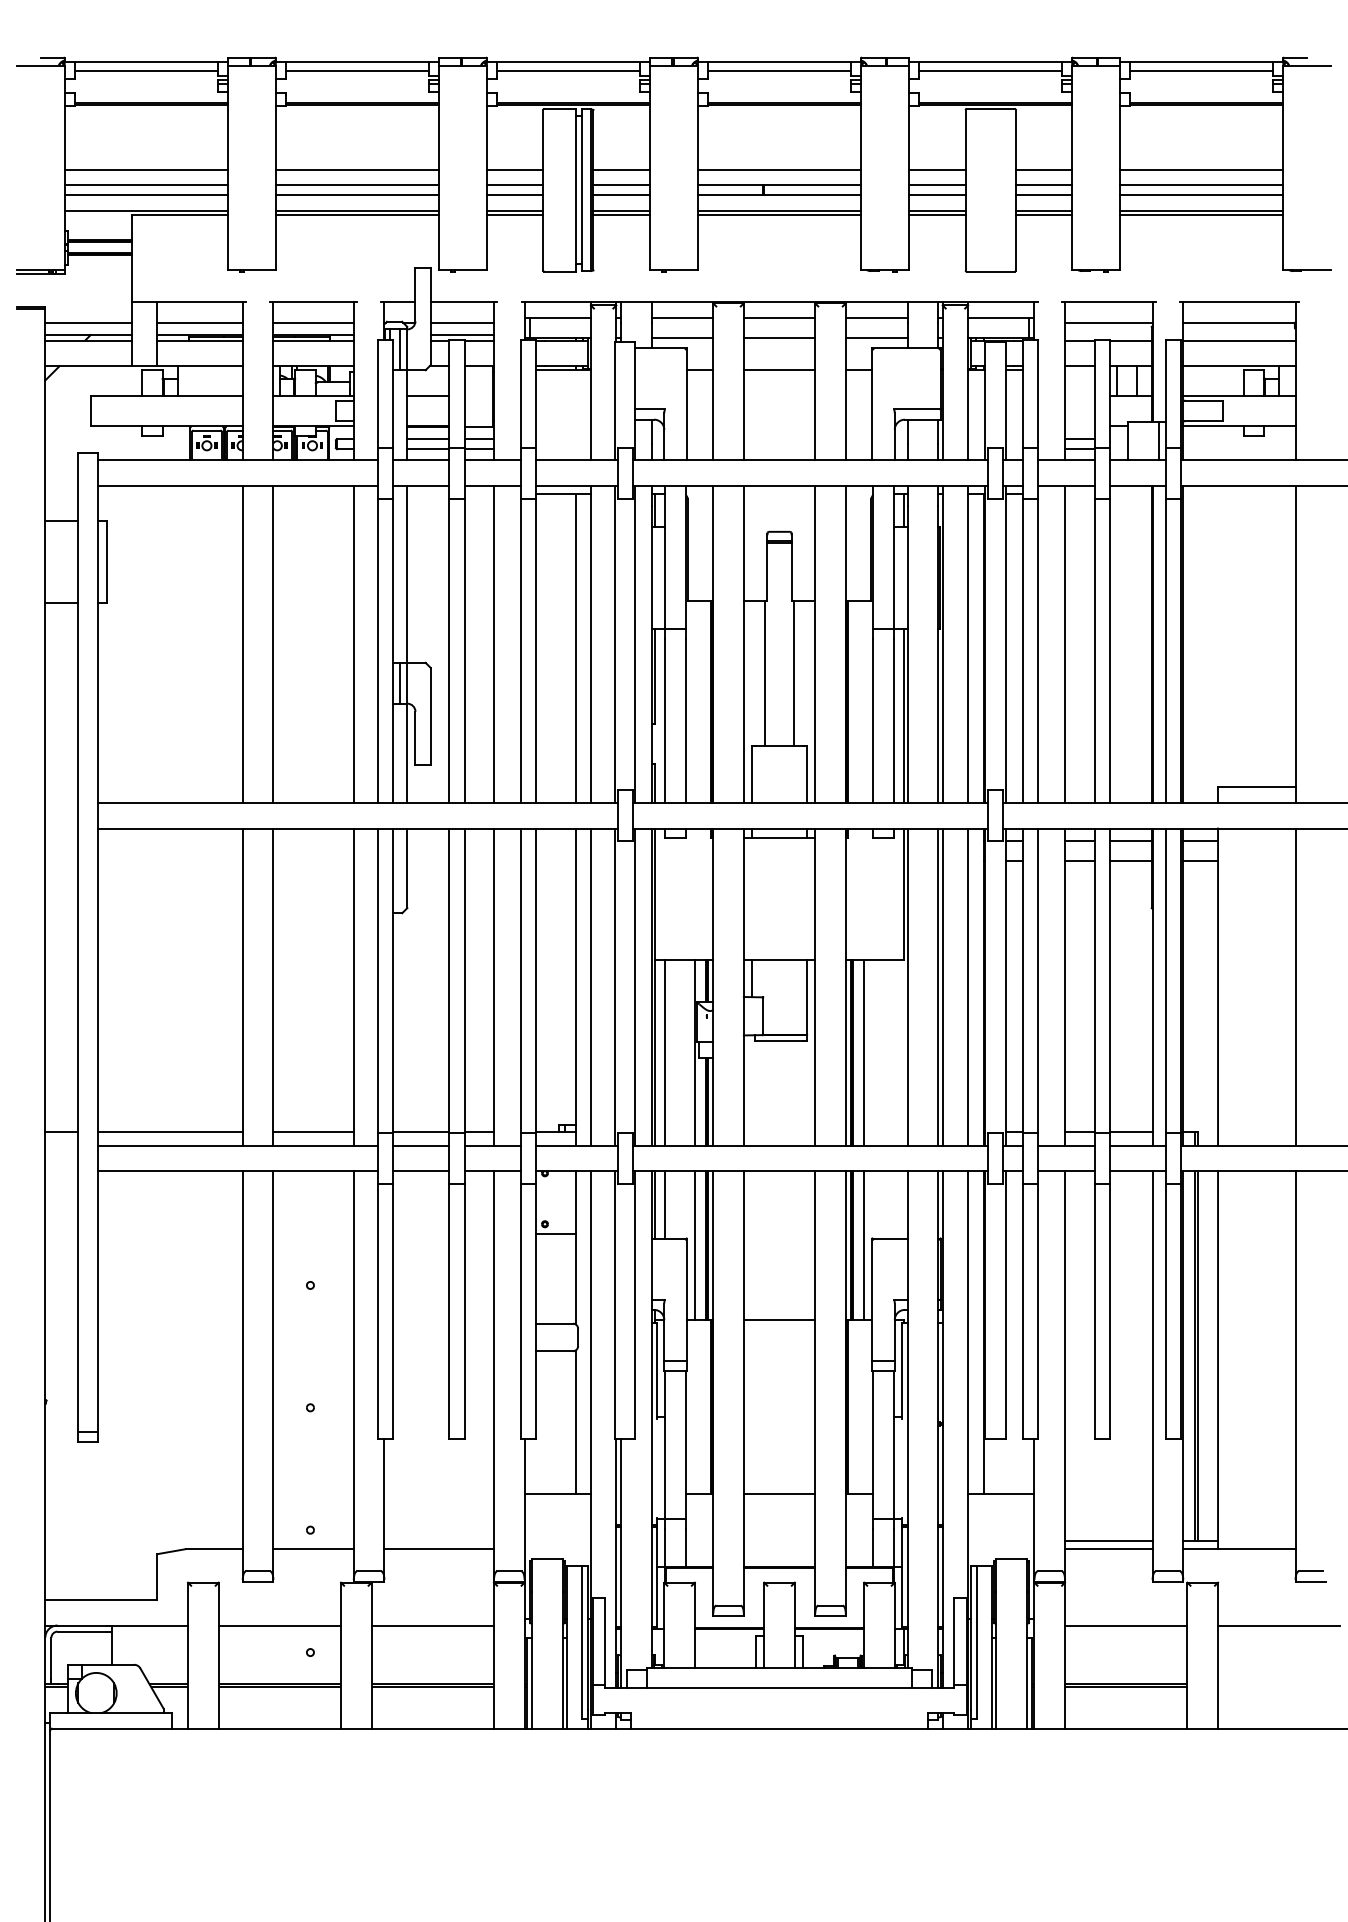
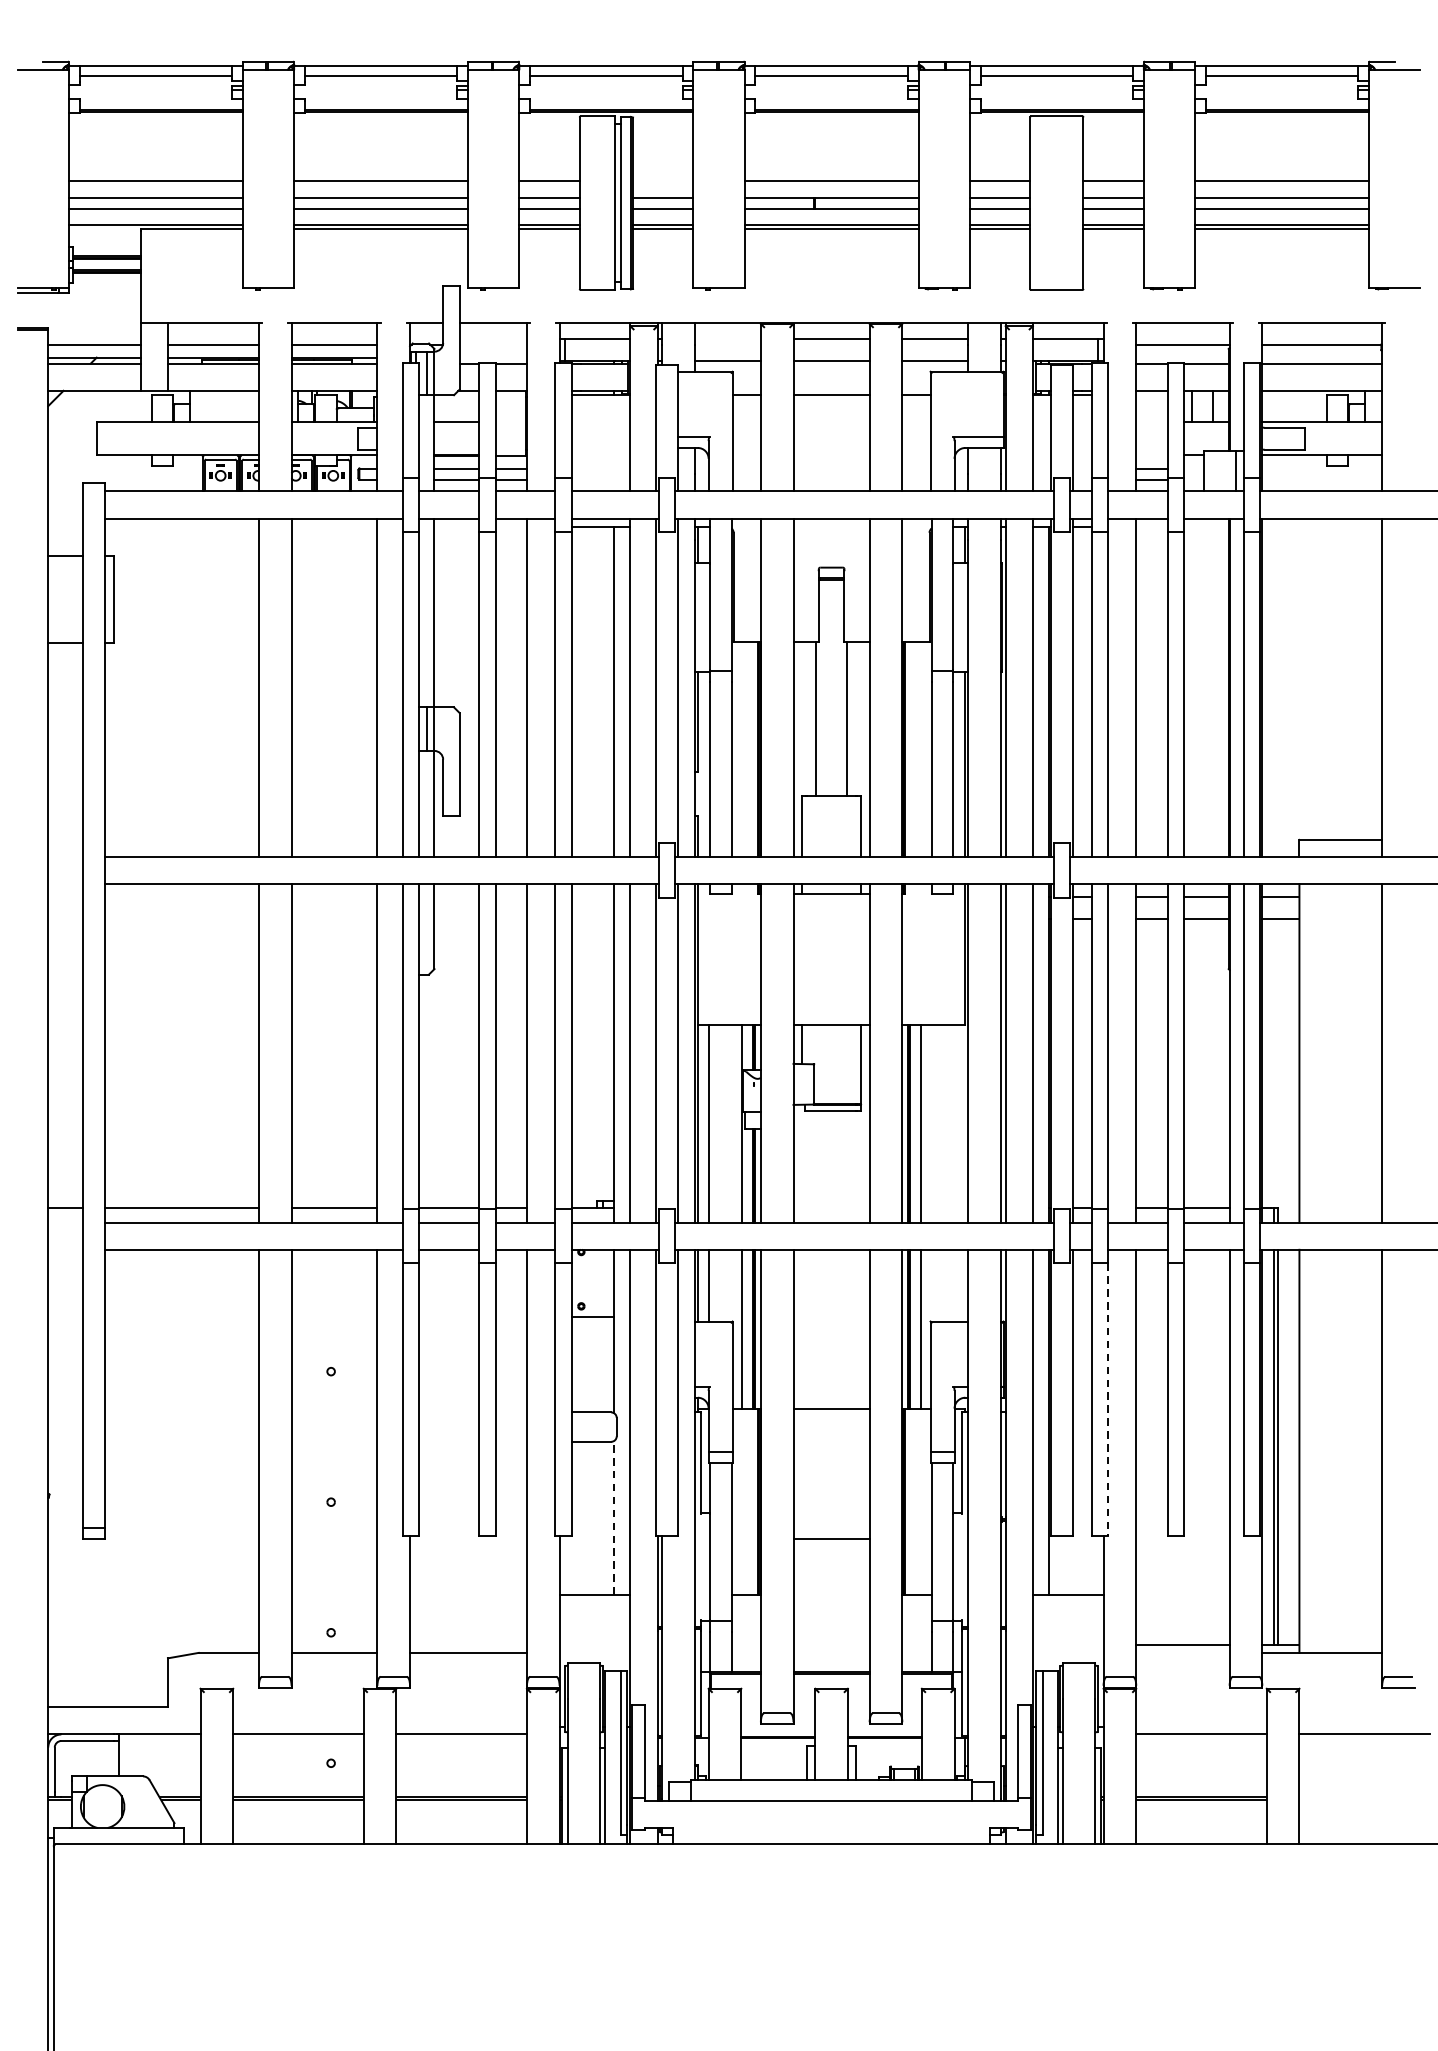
line: (621, 169) -> (662, 181), removed
line: (682, 317) -> (728, 338), removed
line: (462, 322) -> (493, 344), removed
line: (462, 335) -> (493, 358), removed
line: (1038, 1311) -> (1107, 1399), solid -> dashed
line: (575, 1422) -> (613, 1517), solid -> dashed
line: (779, 1494) -> (831, 1539), moved
line: (1108, 1549) -> (1182, 1653), removed

